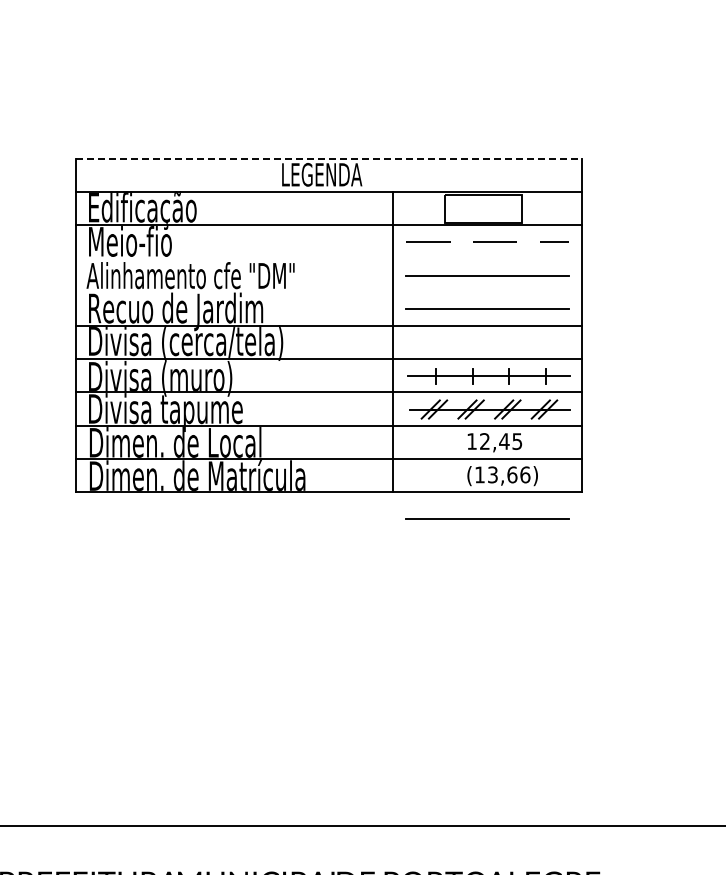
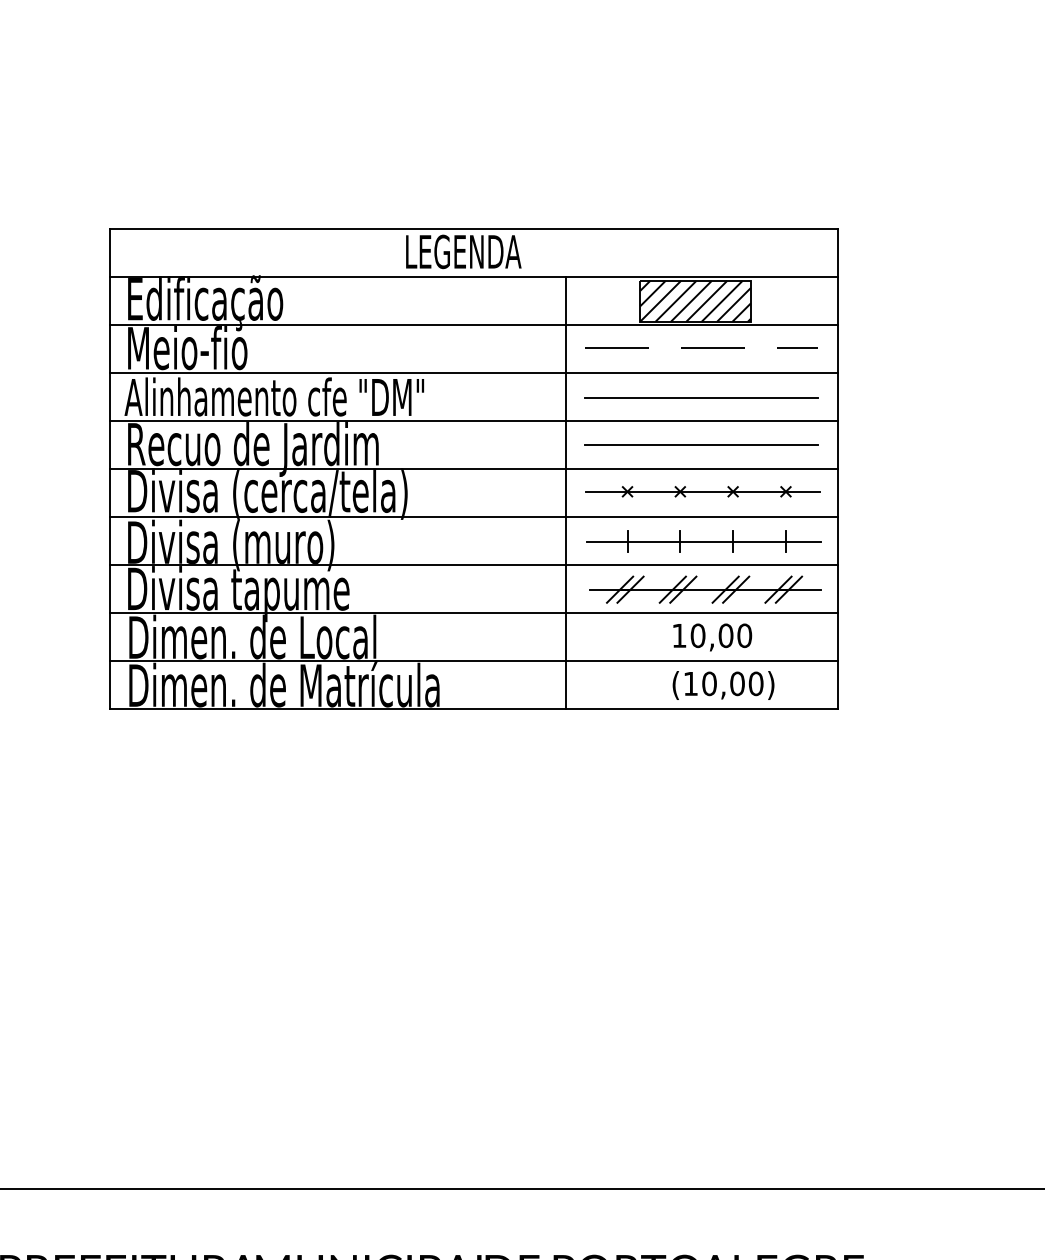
line: (329, 158) -> (474, 228), dashed -> solid
hatch: (482, 208) -> (694, 300), added
line: (328, 258) -> (472, 372), added
line: (328, 292) -> (472, 421), added
part: (487, 341) -> (701, 491), added
text: (501, 441) -> (721, 635), 12,45 -> 10,00
text: (508, 474) -> (731, 683), (13,66) -> (10,00)
line: (487, 518) -> (701, 746), removed

